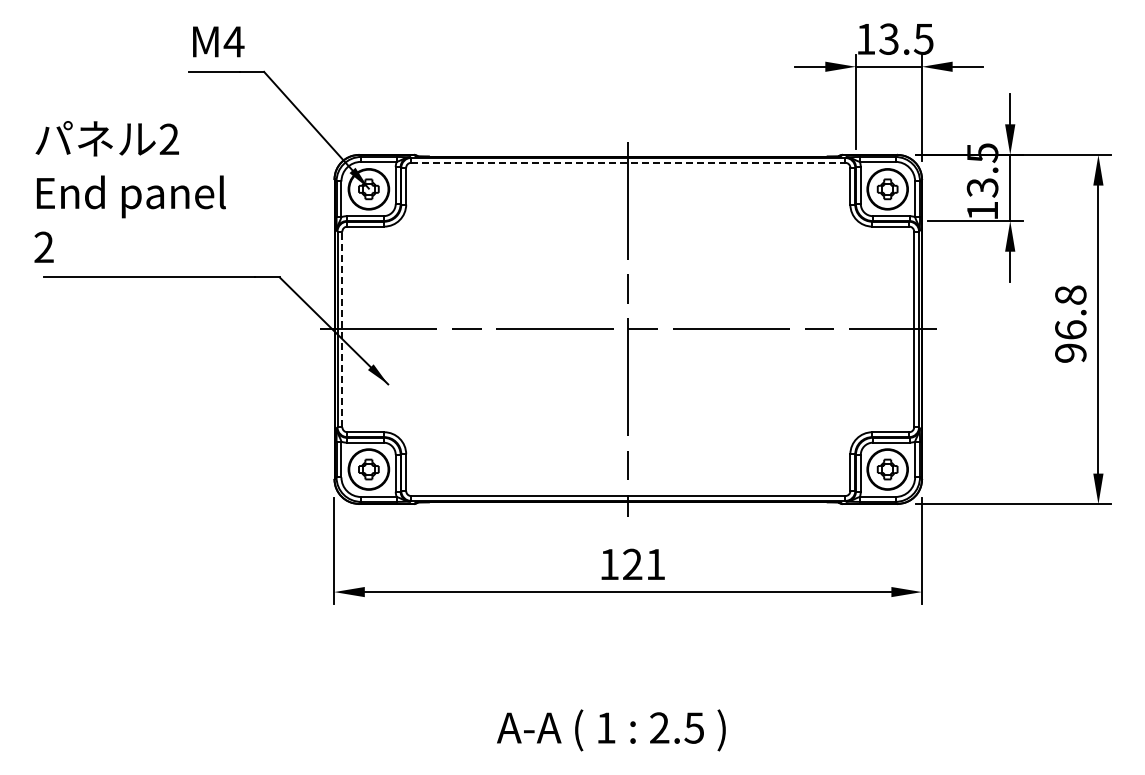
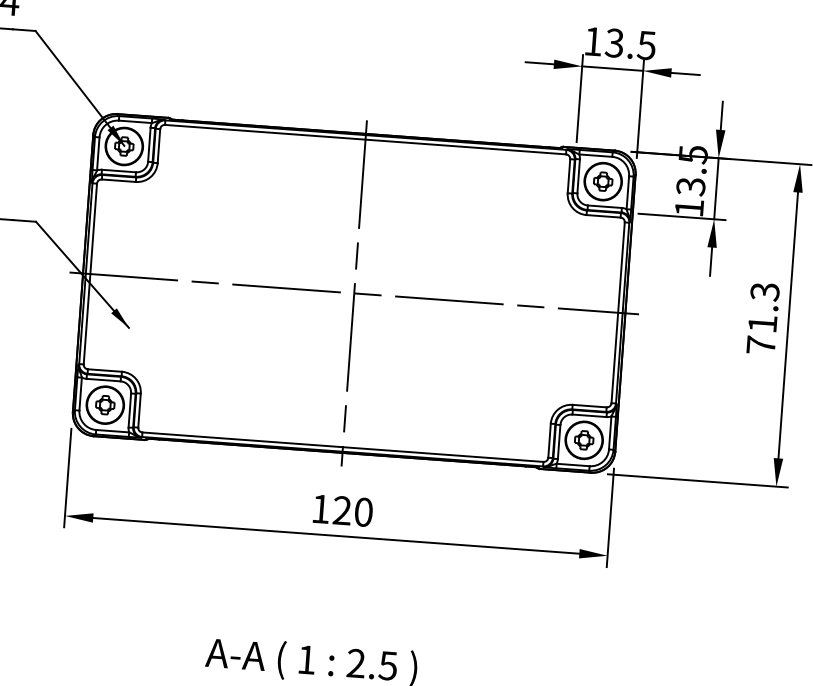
line: (628, 162) -> (365, 139), dashed -> solid
text: (1070, 323) -> (762, 317), 96.8 -> 71.3
line: (342, 329) -> (90, 274), dashed -> solid
text: (655, 564) -> (363, 512), 121 -> 120

